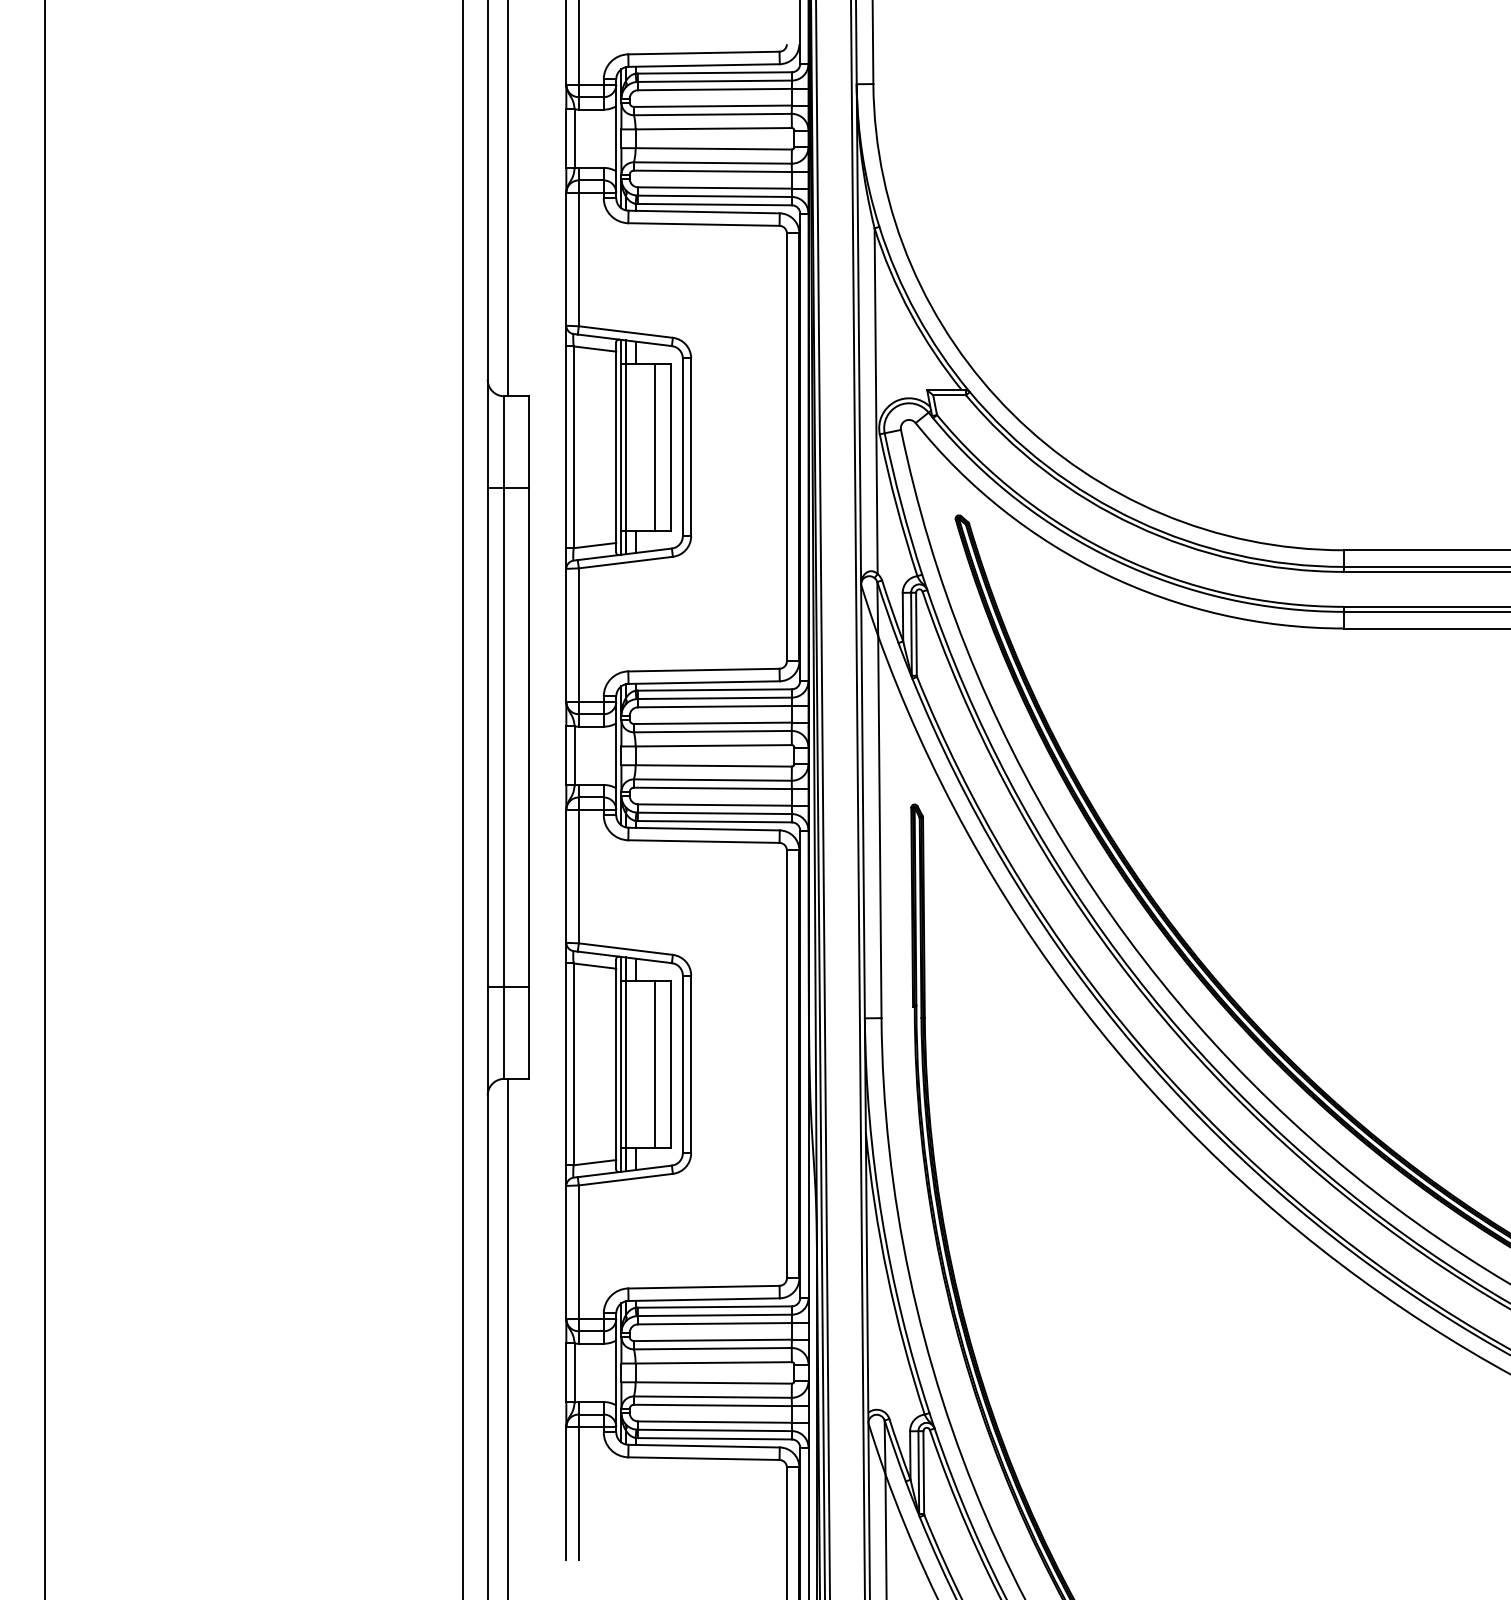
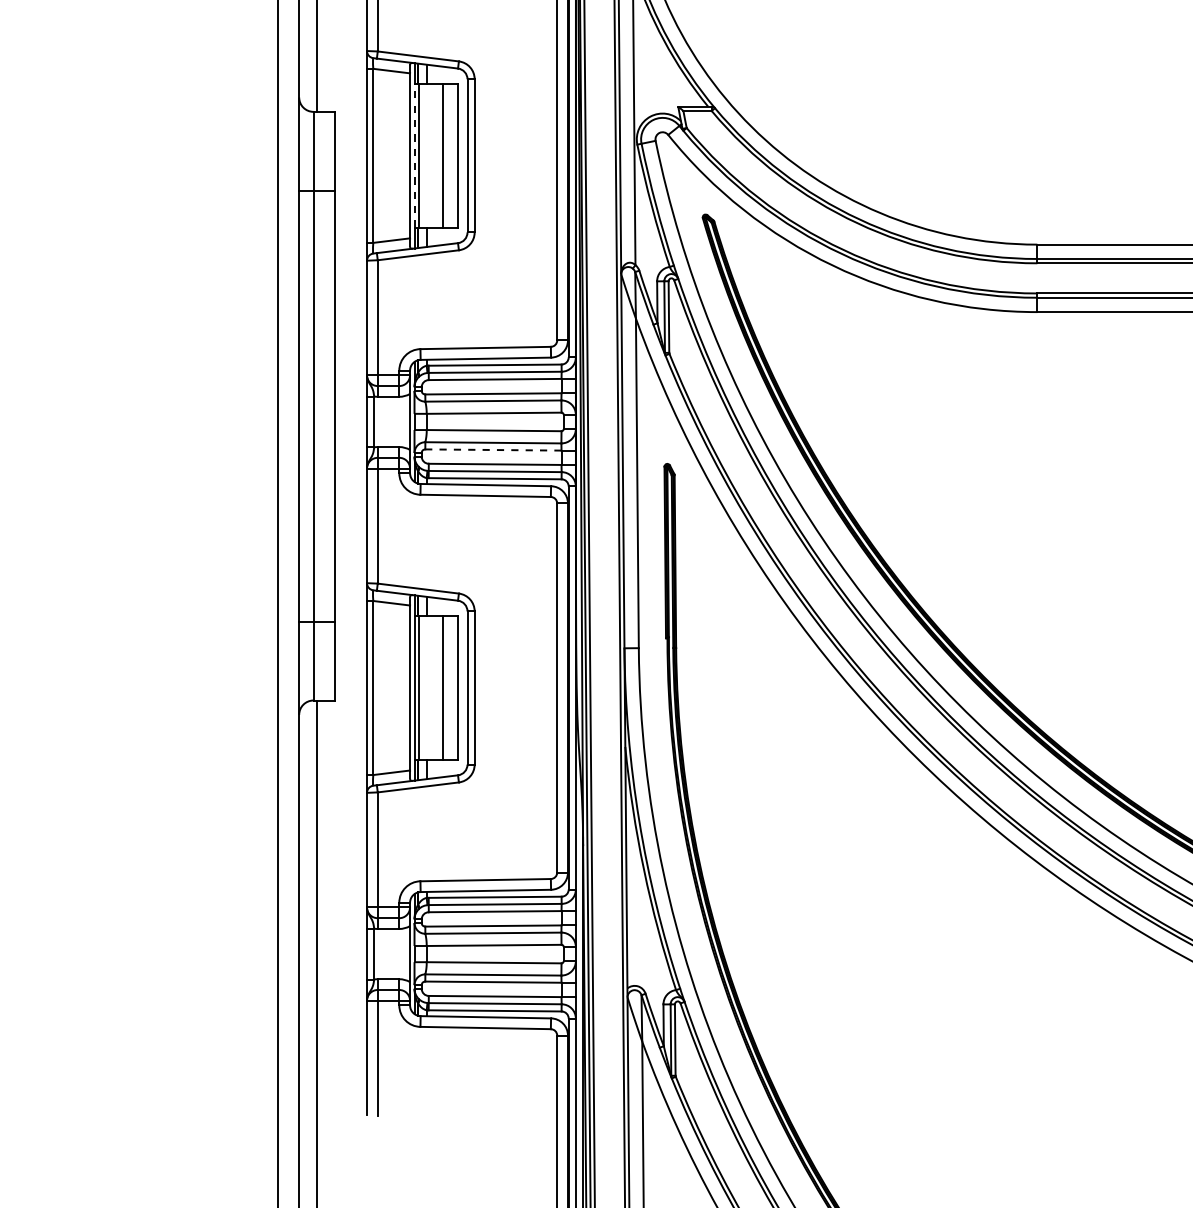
line: (621, 446) -> (414, 155), solid -> dashed
line: (712, 788) -> (493, 450), solid -> dashed

